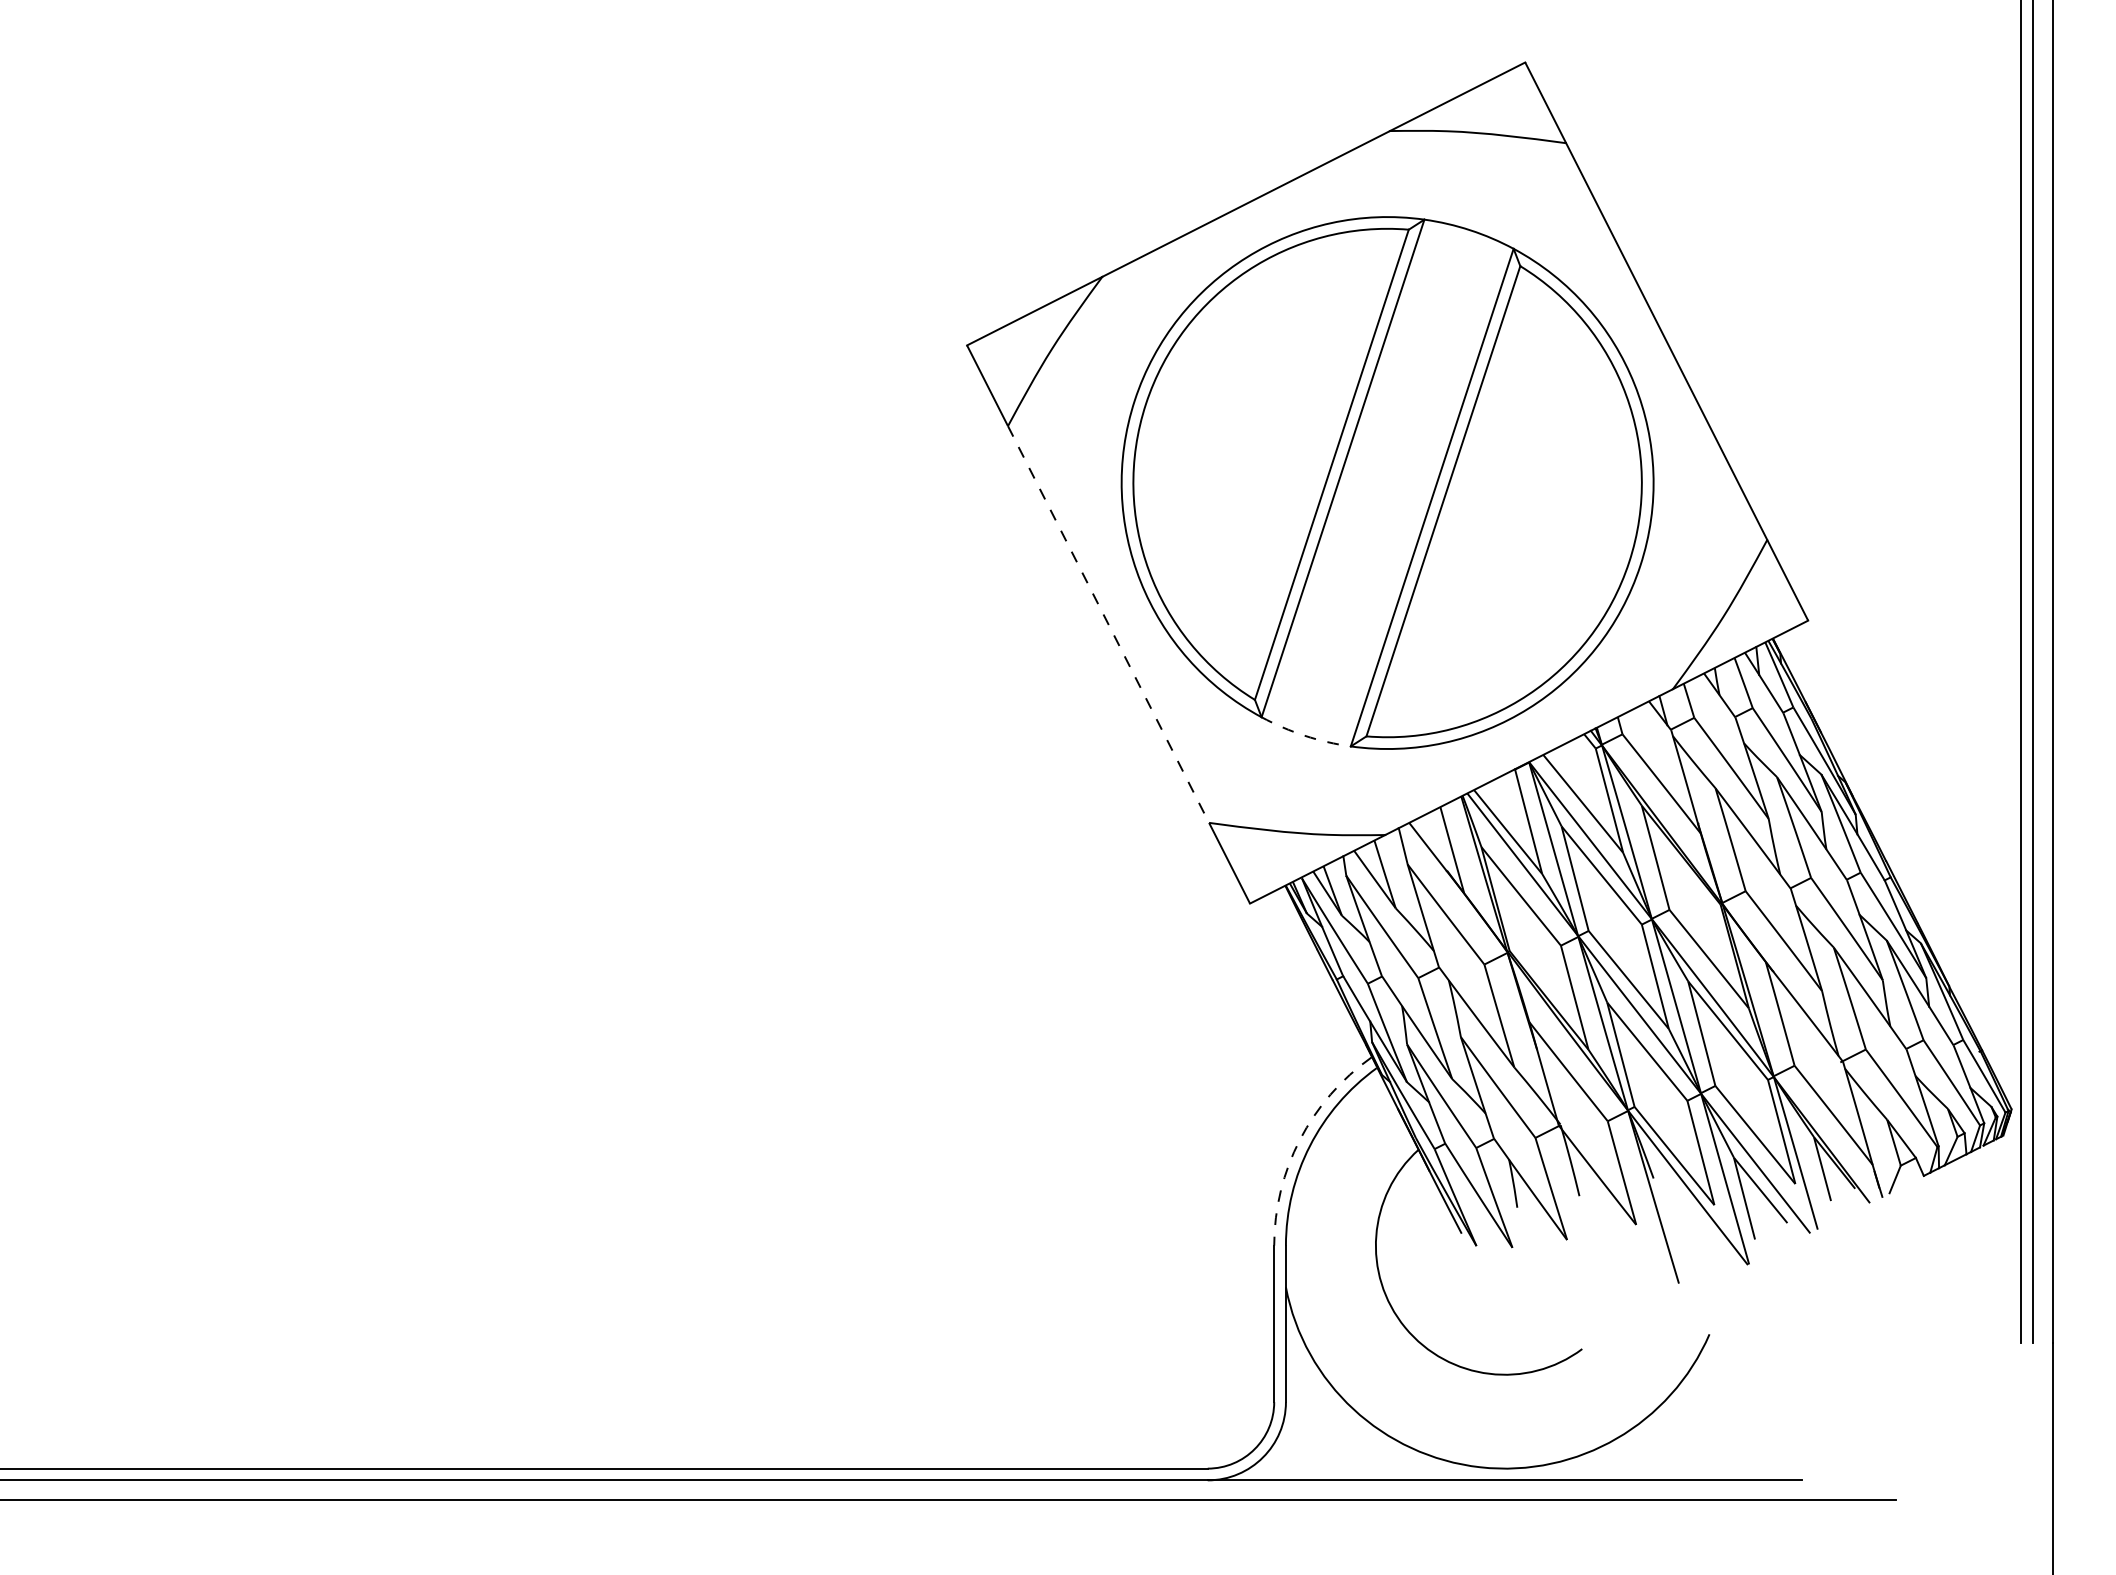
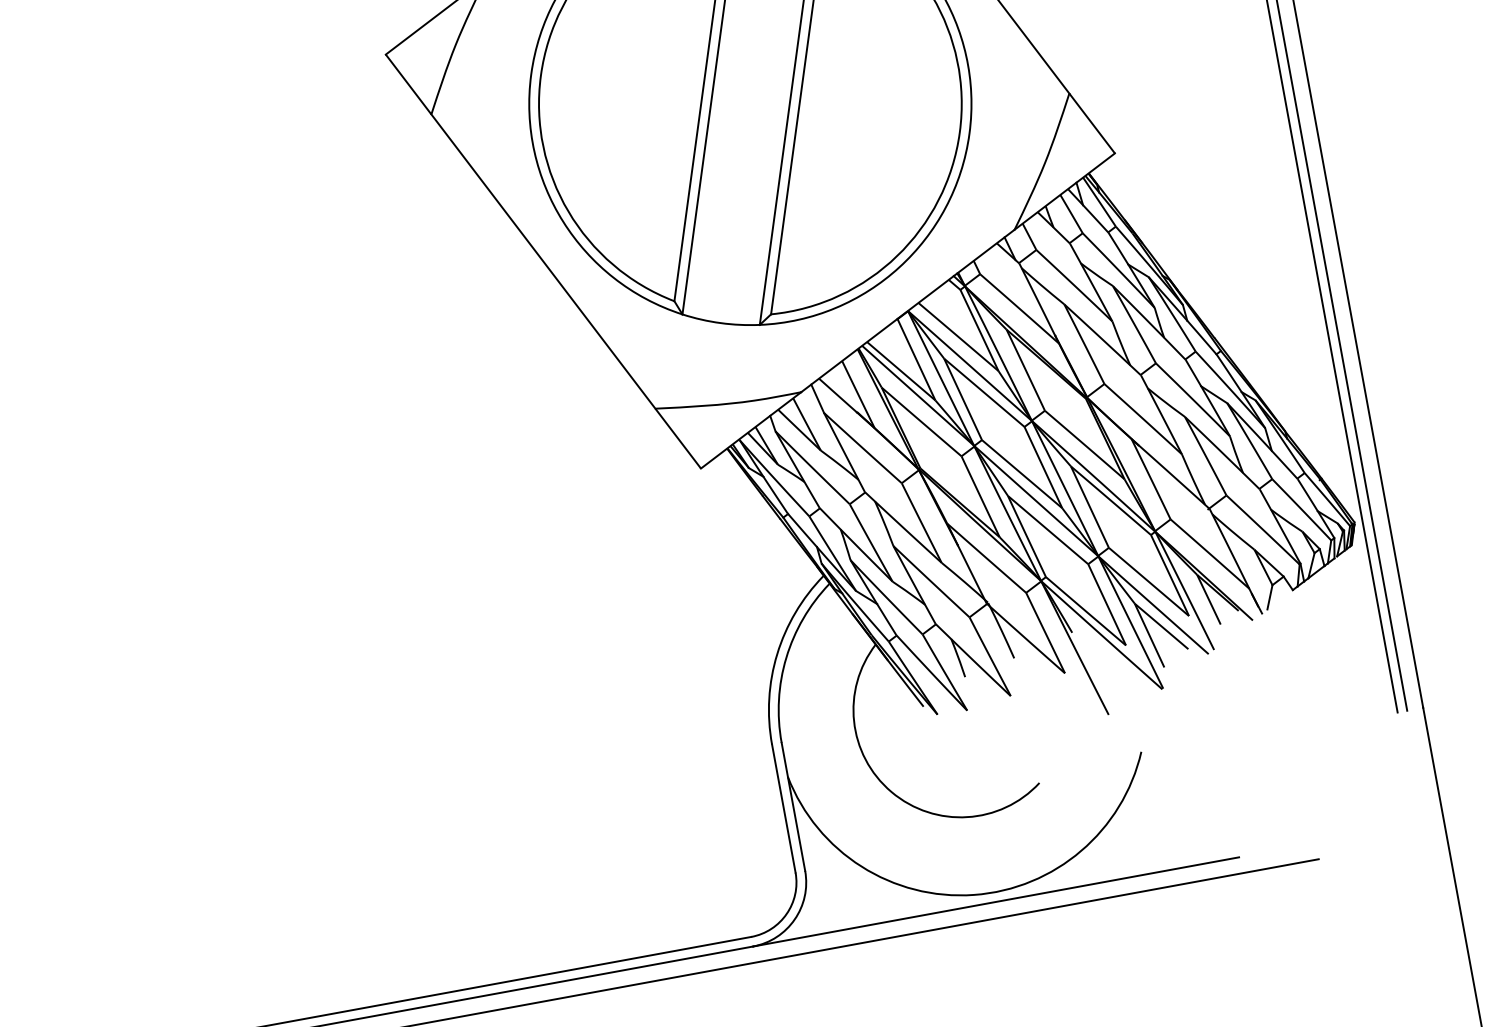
line: (1108, 624) -> (543, 261), dashed -> solid
arc: (1304, 735) -> (720, 322), dashed -> solid
arc: (1299, 1139) -> (776, 654), dashed -> solid

